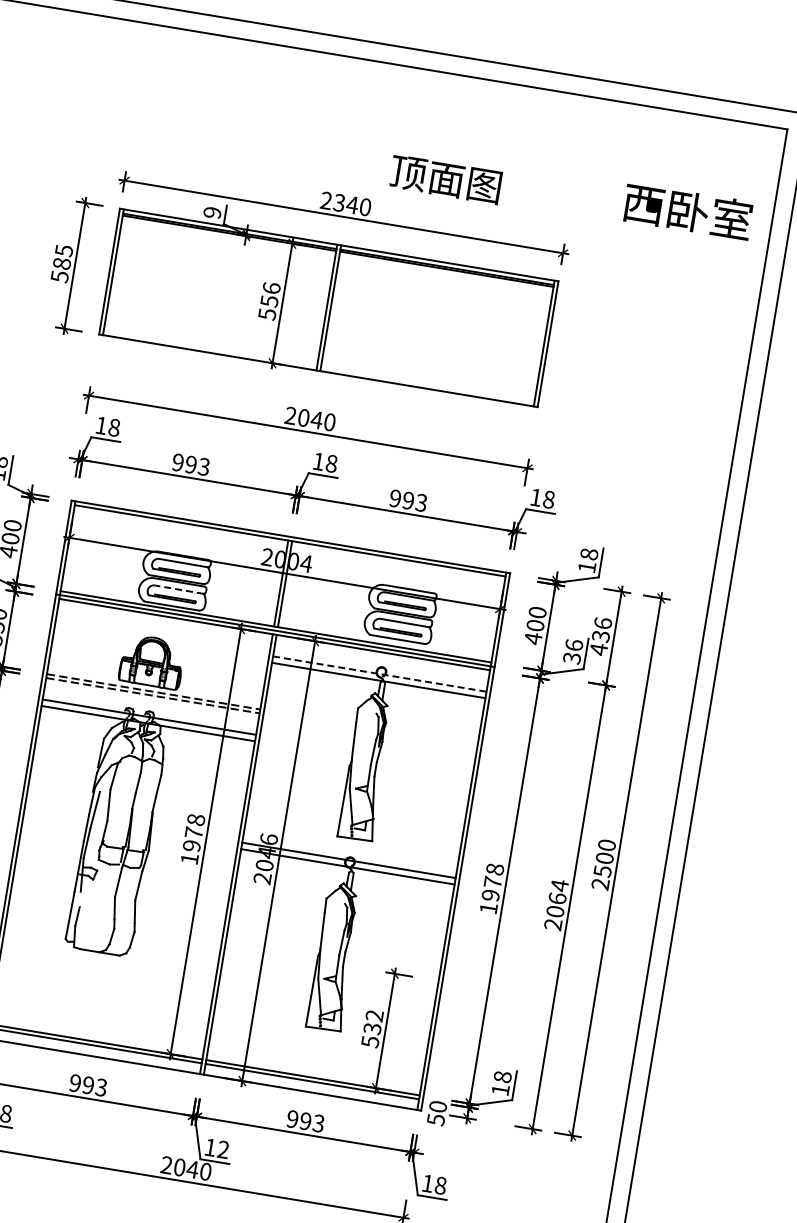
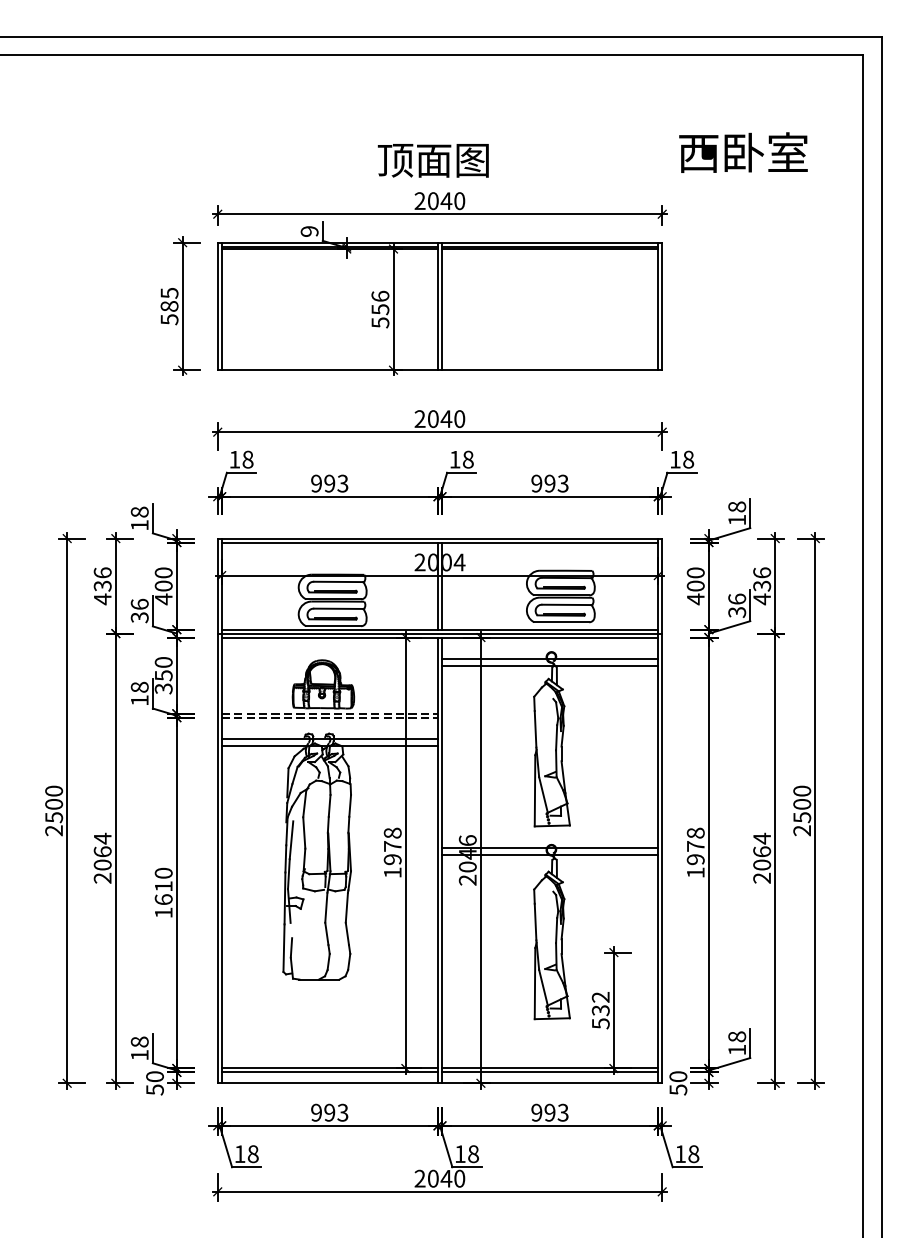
text: (444, 179) -> (432, 160), moved
text: (338, 202) -> (432, 200), 2340 -> 2040
text: (687, 211) -> (743, 152), moved
line: (179, 589) -> (338, 608), dashed -> solid
line: (380, 674) -> (550, 659), dashed -> solid
text: (223, 1150) -> (473, 1154), 12 -> 18

